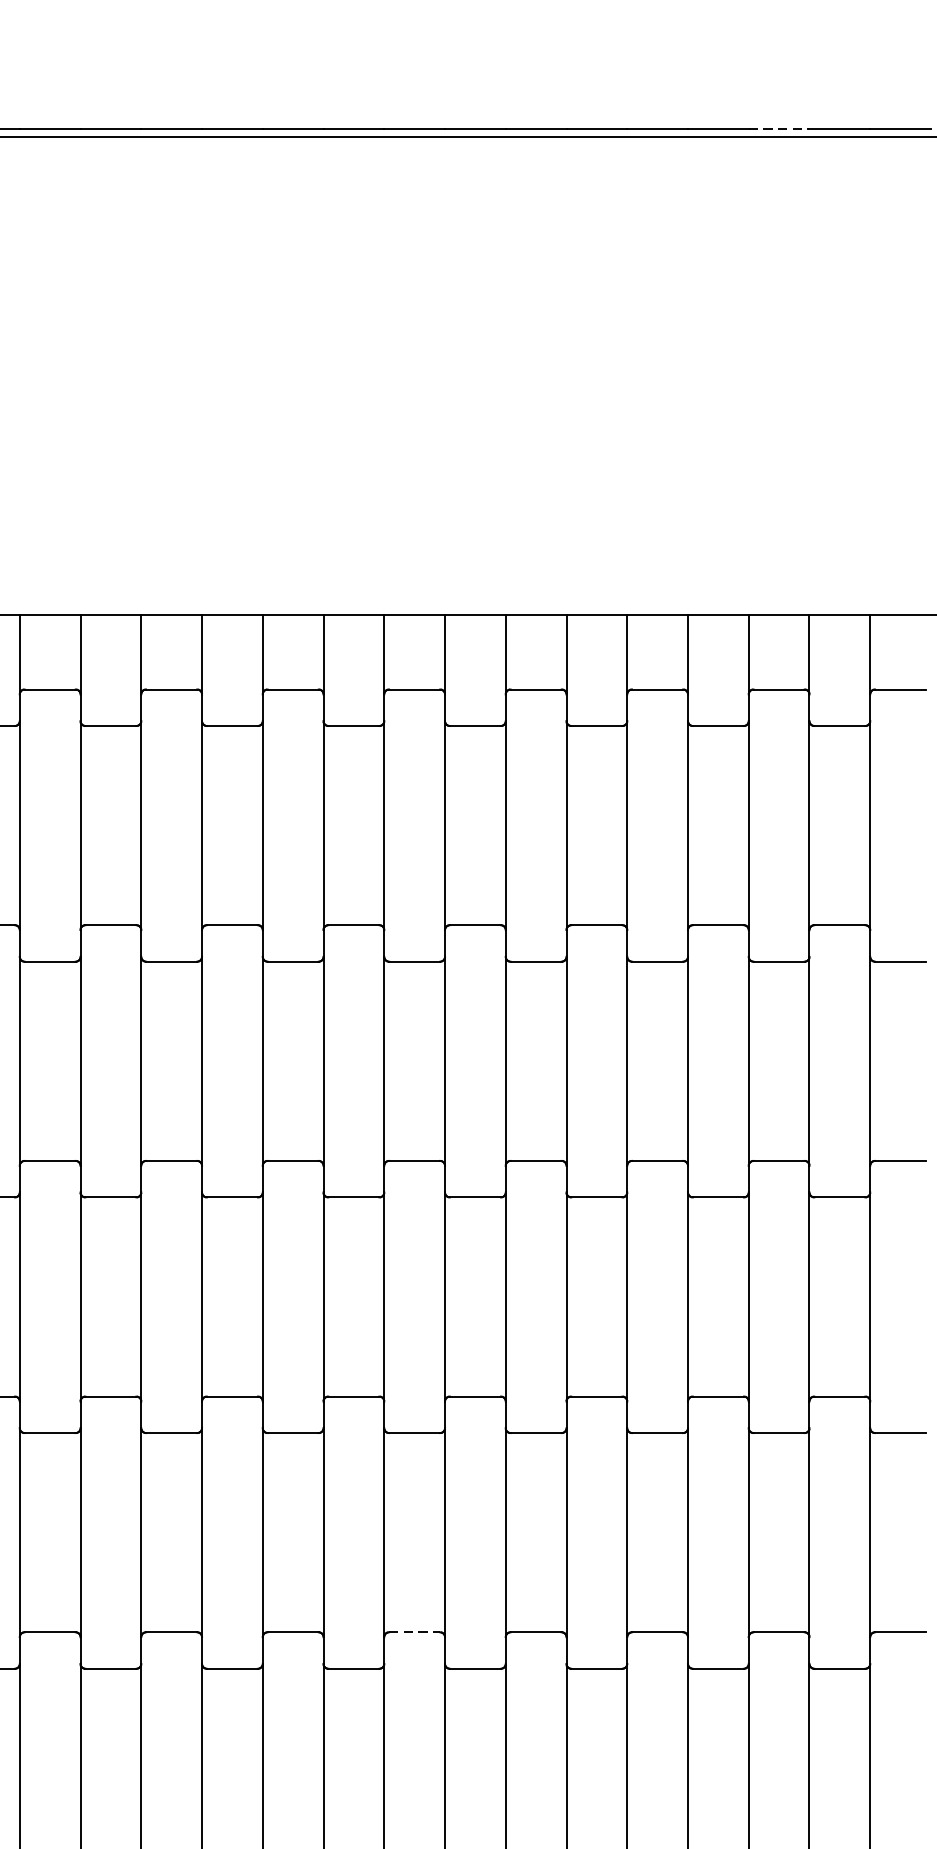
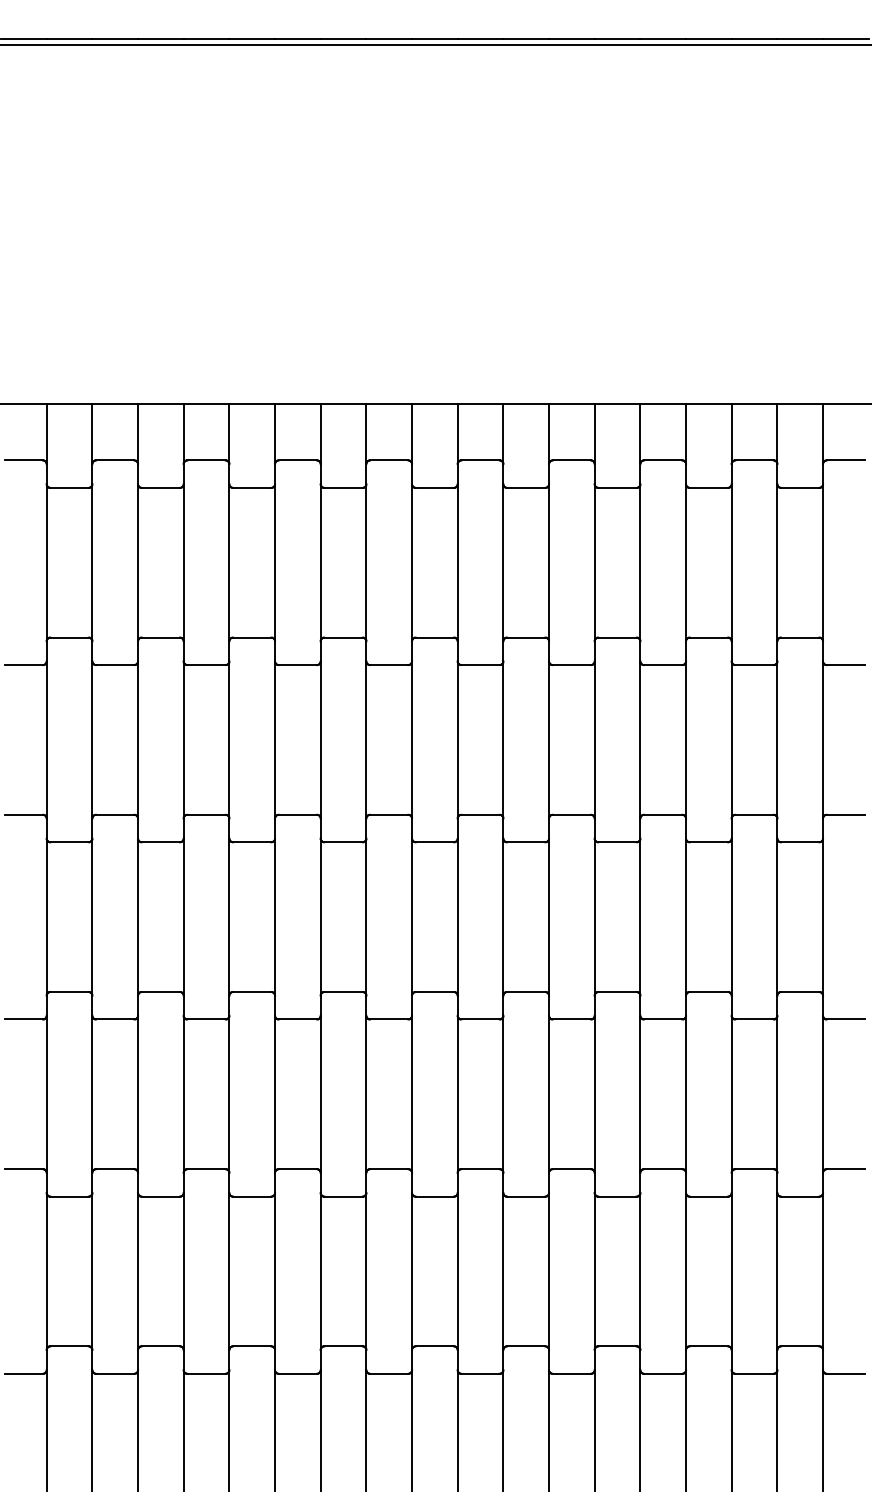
line: (779, 128) -> (754, 38), dashed -> solid
line: (415, 1632) -> (481, 1169), dashed -> solid

